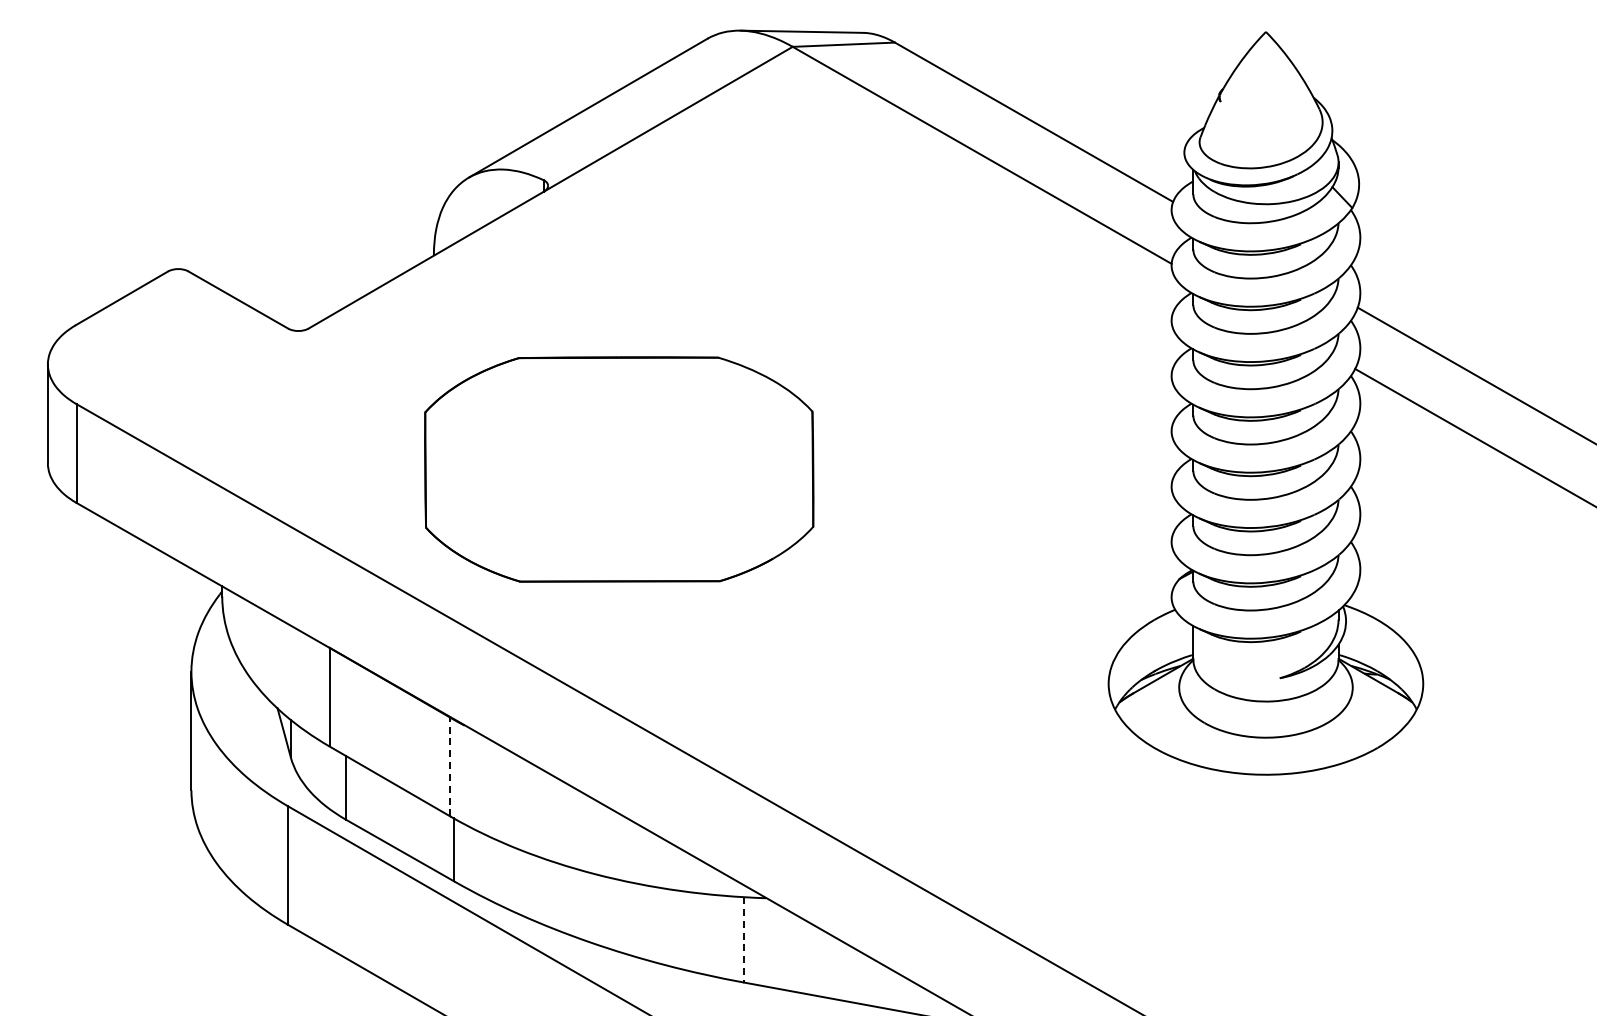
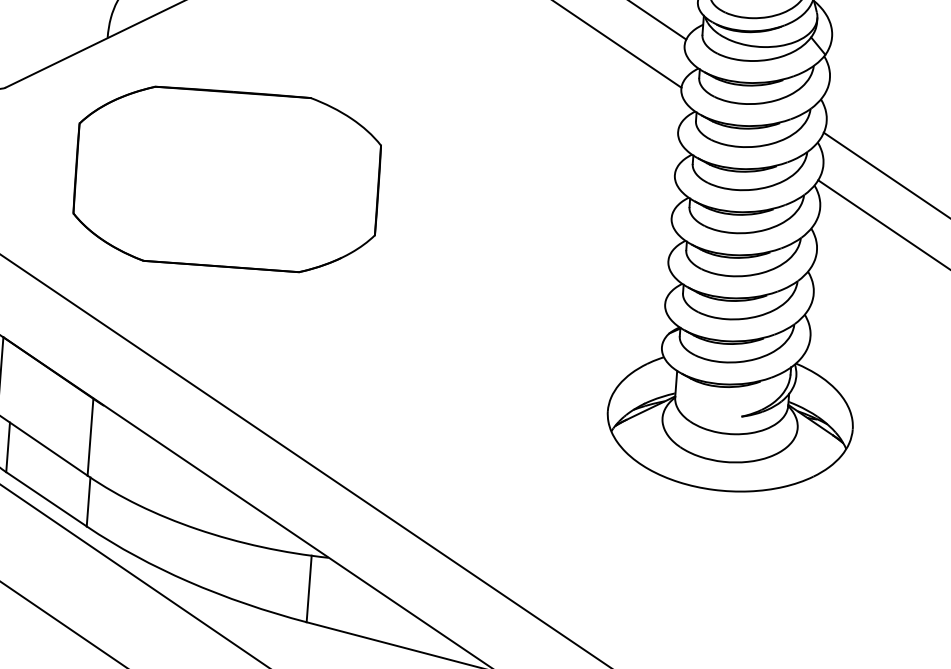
part: (619, 469) -> (227, 179), moved
line: (450, 766) -> (90, 436), dashed -> solid
line: (744, 939) -> (309, 588), dashed -> solid

